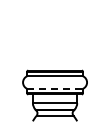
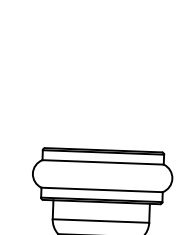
line: (55, 88) -> (103, 189), dashed -> solid

